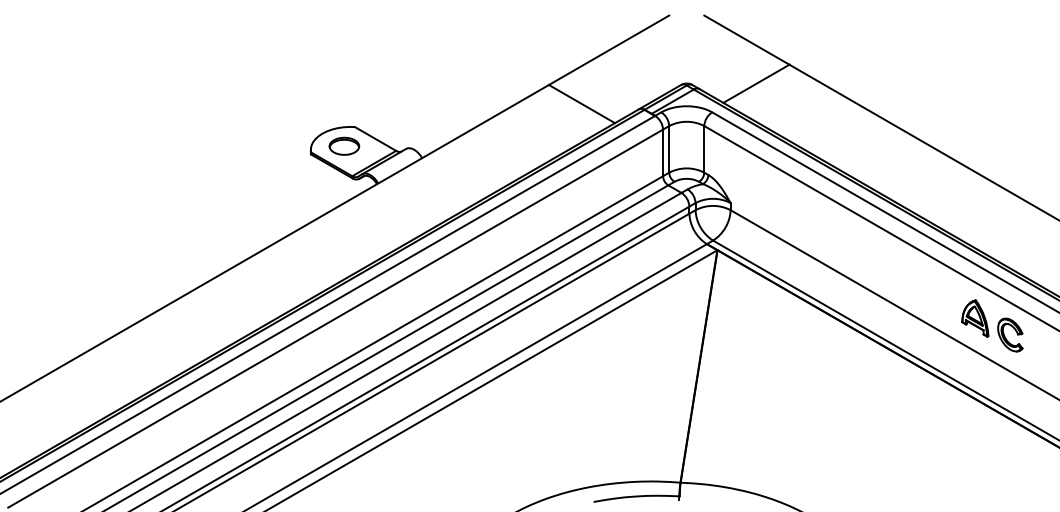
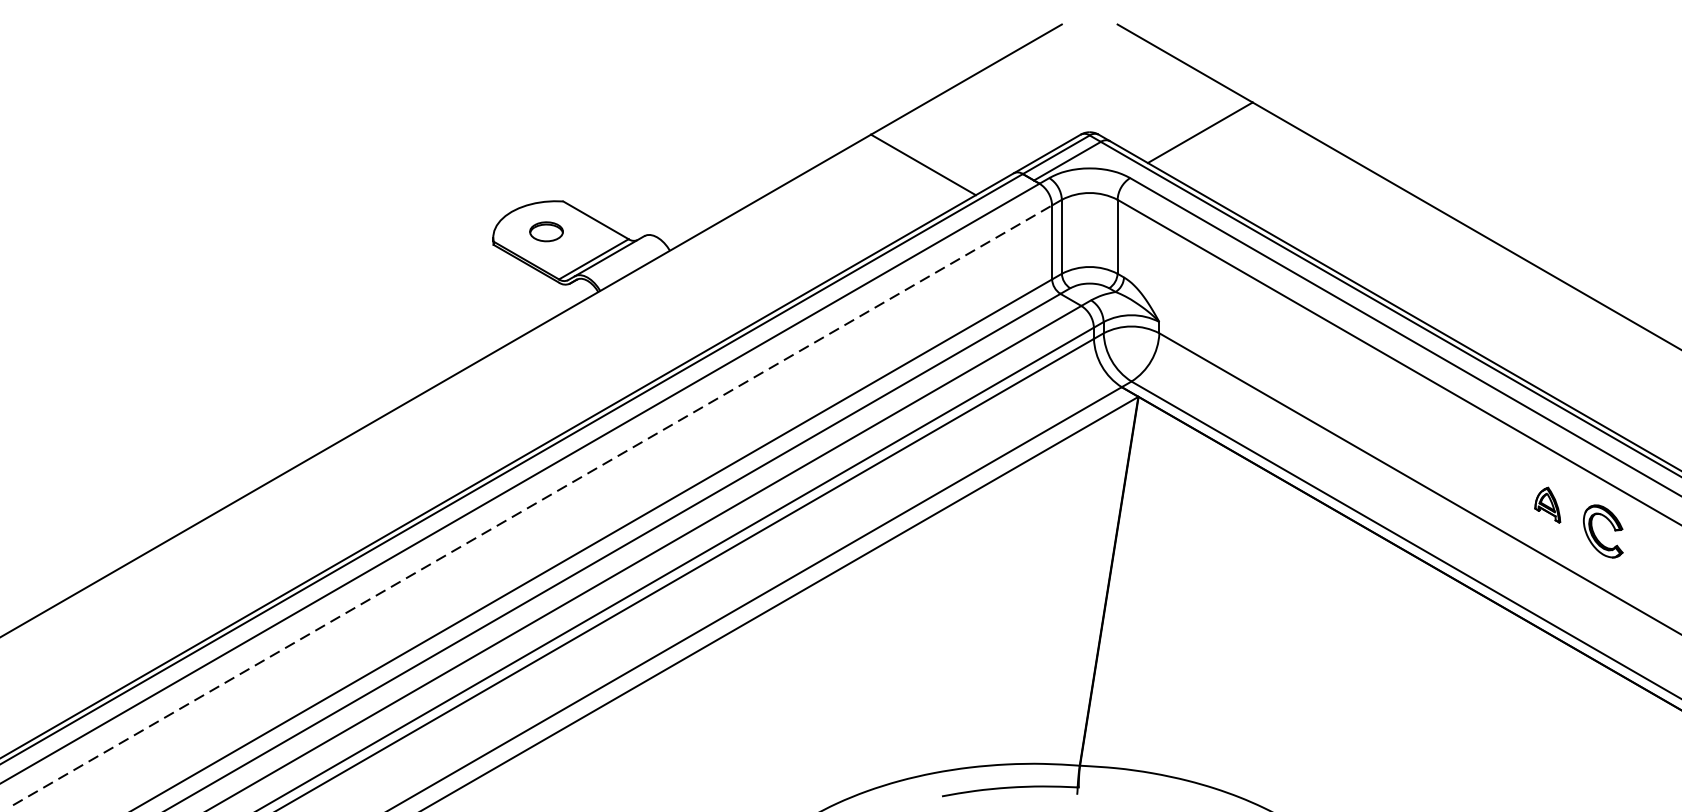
part: (344, 145) -> (546, 230), size x0.7
line: (336, 318) -> (533, 505), solid -> dashed
part: (975, 318) -> (1547, 505), size x0.6

